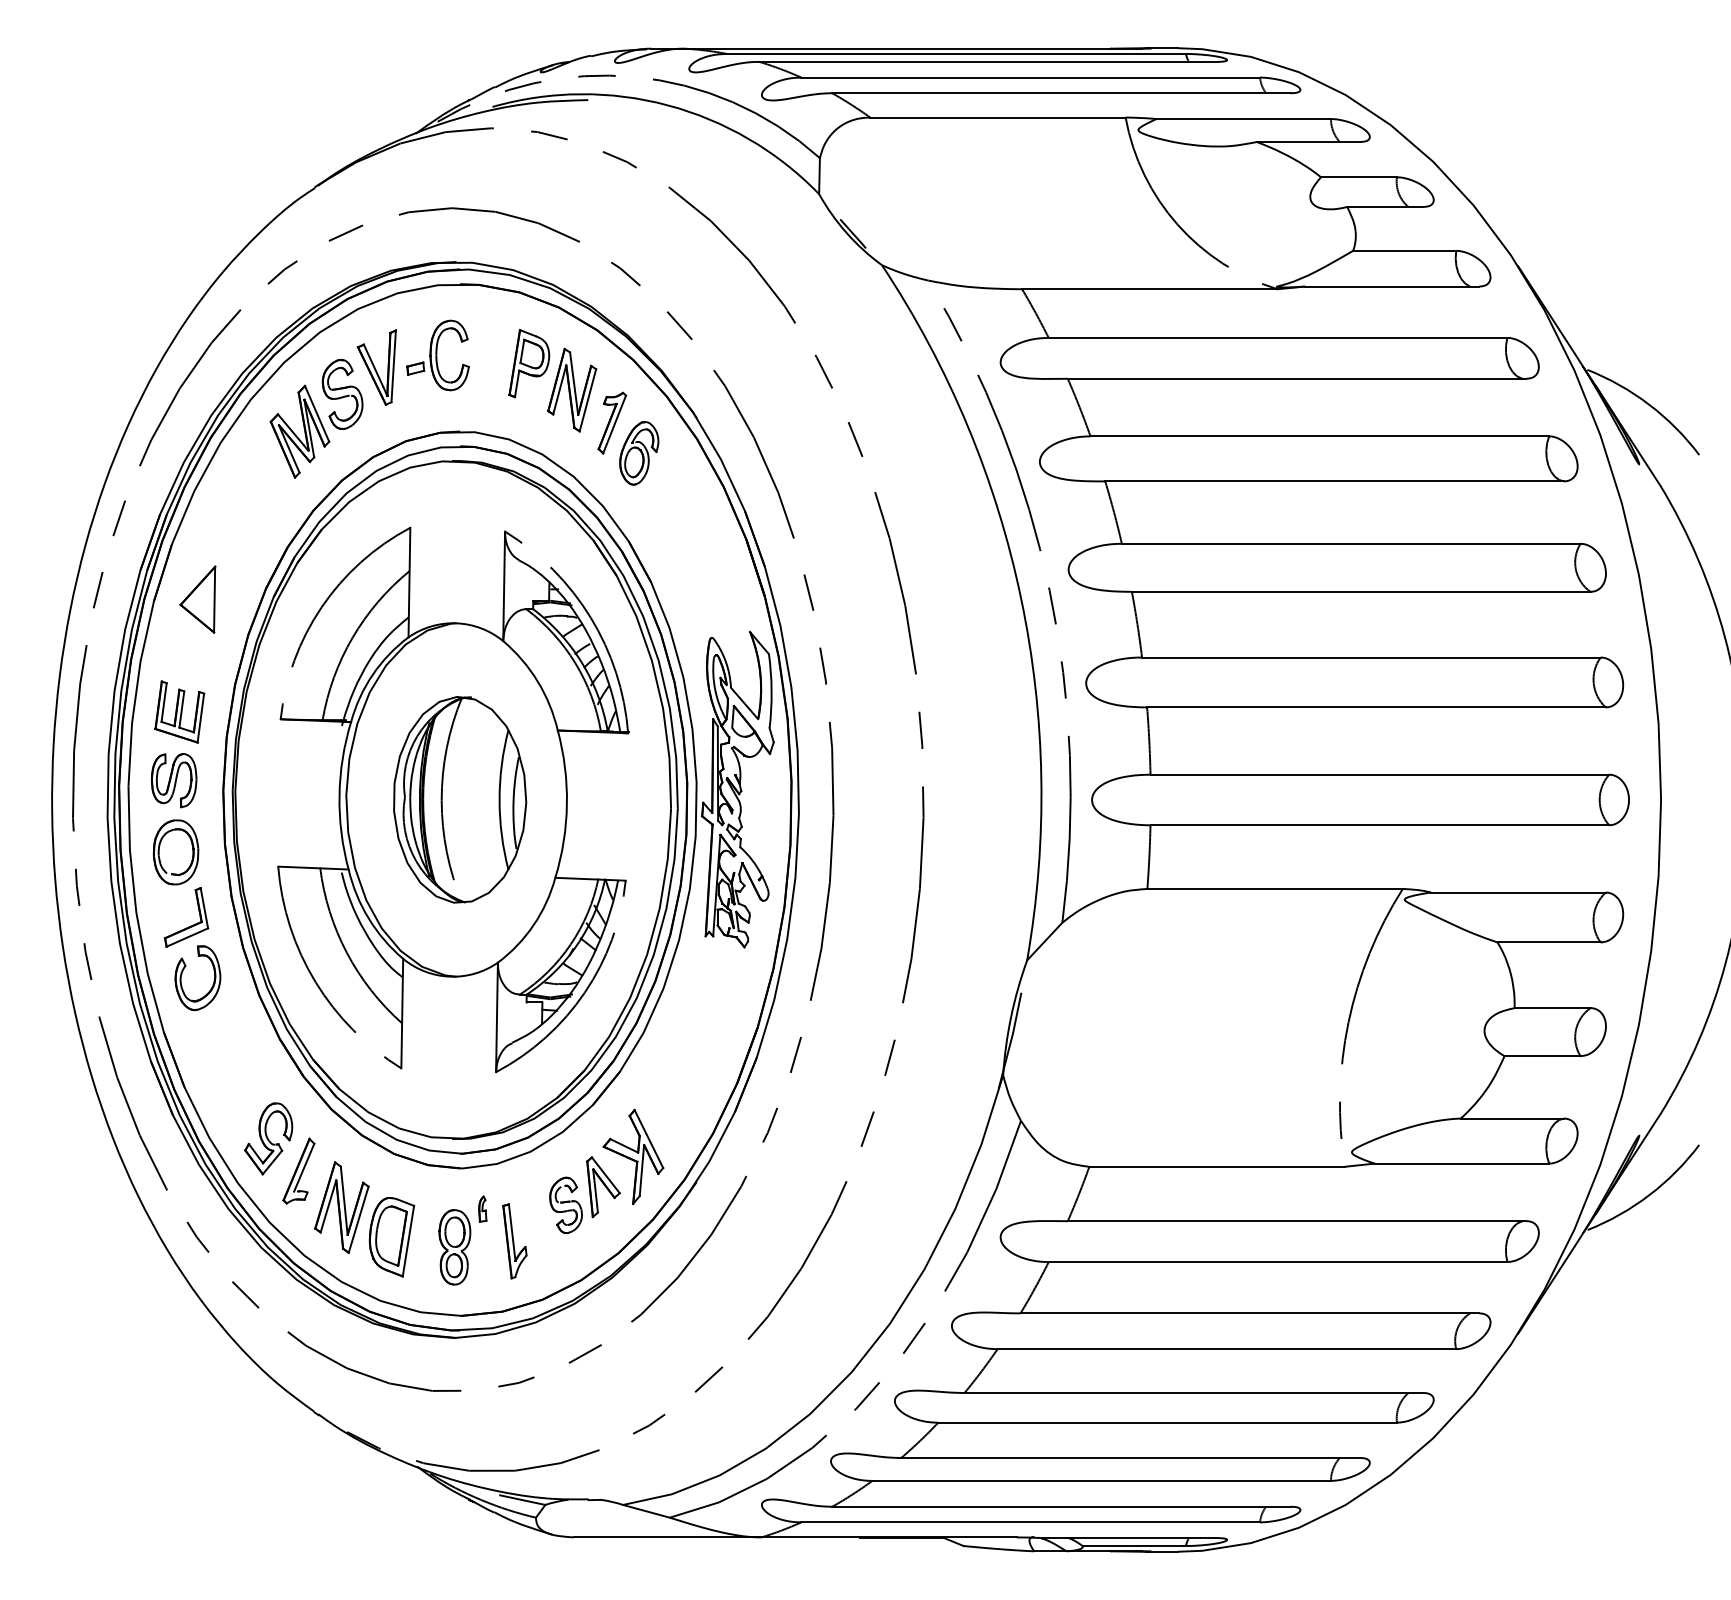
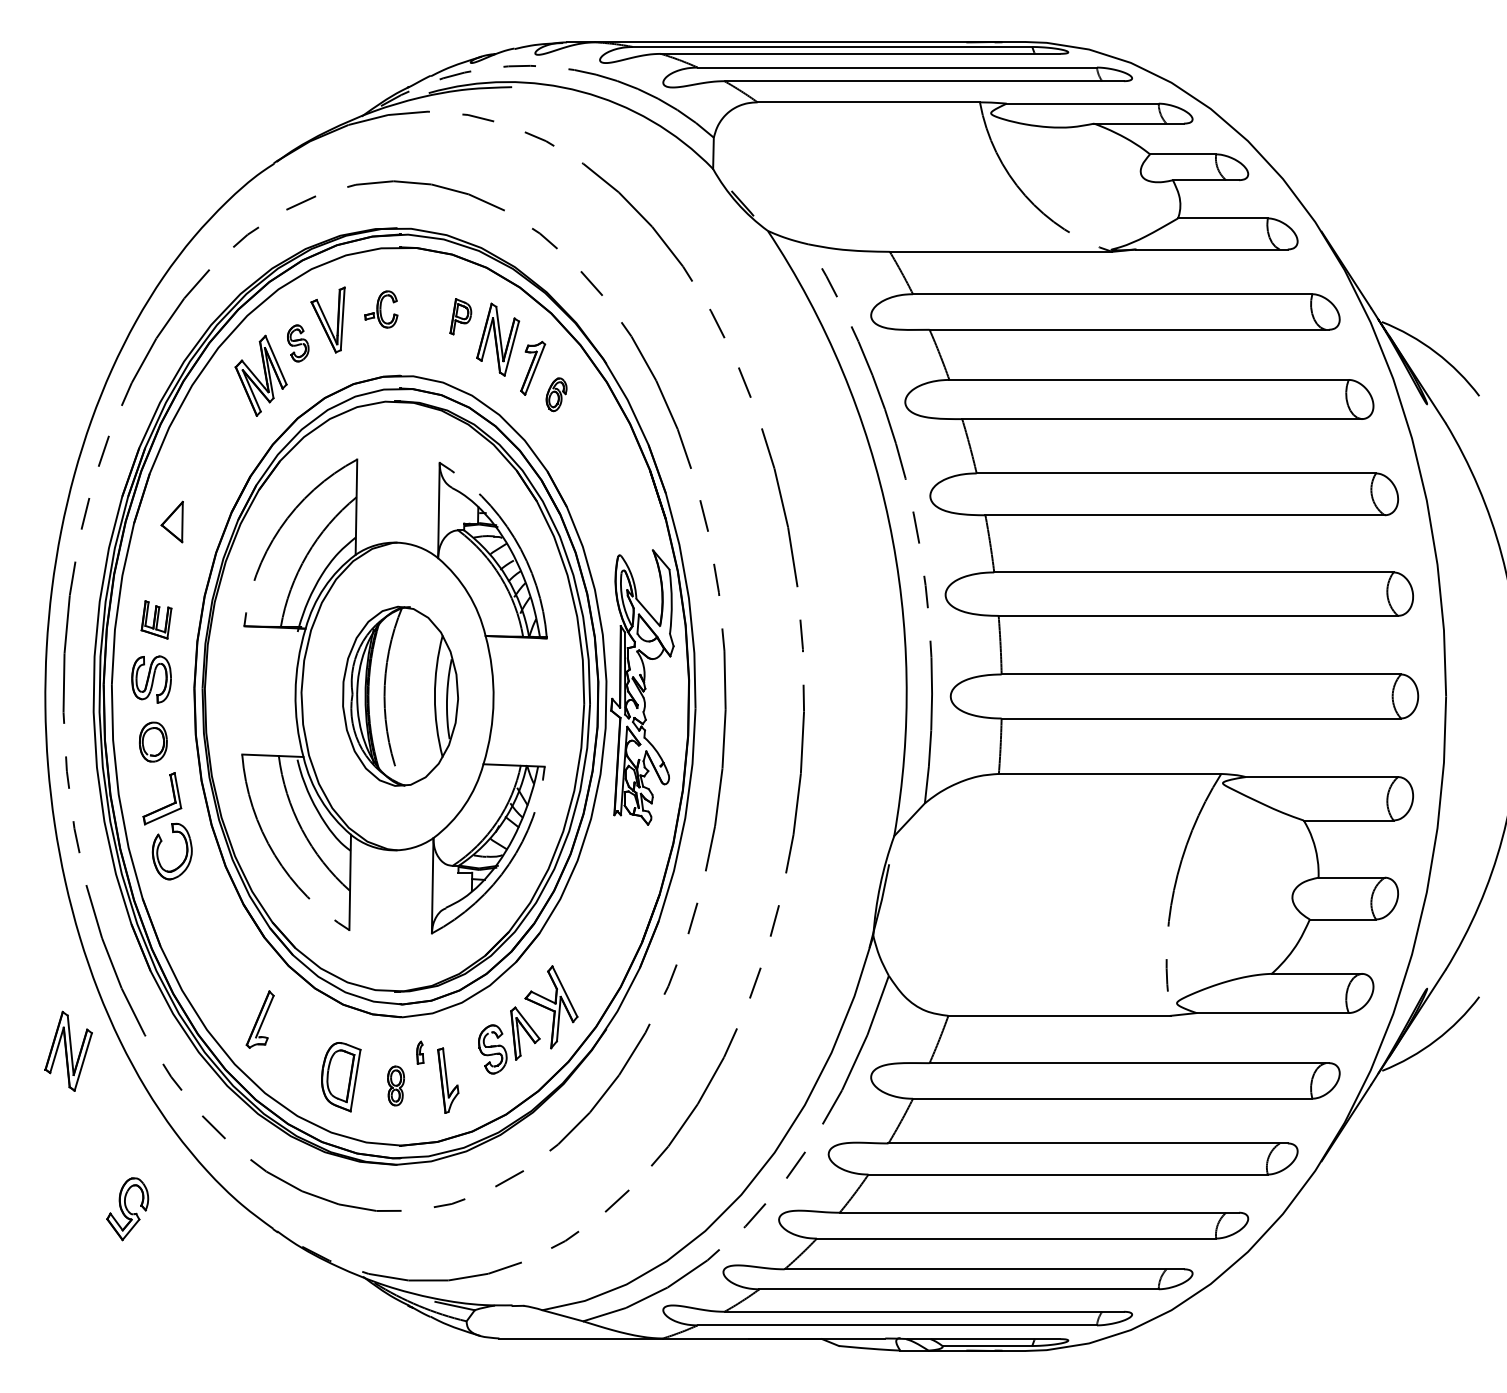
part: (437, 355) -> (380, 309), size x0.6
part: (529, 363) -> (460, 316), size x0.6
part: (342, 394) -> (298, 343), size x0.6
part: (639, 453) -> (556, 394), size x0.6
part: (197, 599) -> (171, 521), size x0.7
part: (179, 711) -> (156, 619), size x0.7
part: (176, 852) -> (153, 742), size x0.7
part: (268, 1138) -> (127, 1208), moved
part: (341, 1207) -> (68, 1051), moved
part: (454, 1247) -> (395, 1086), size x0.6

